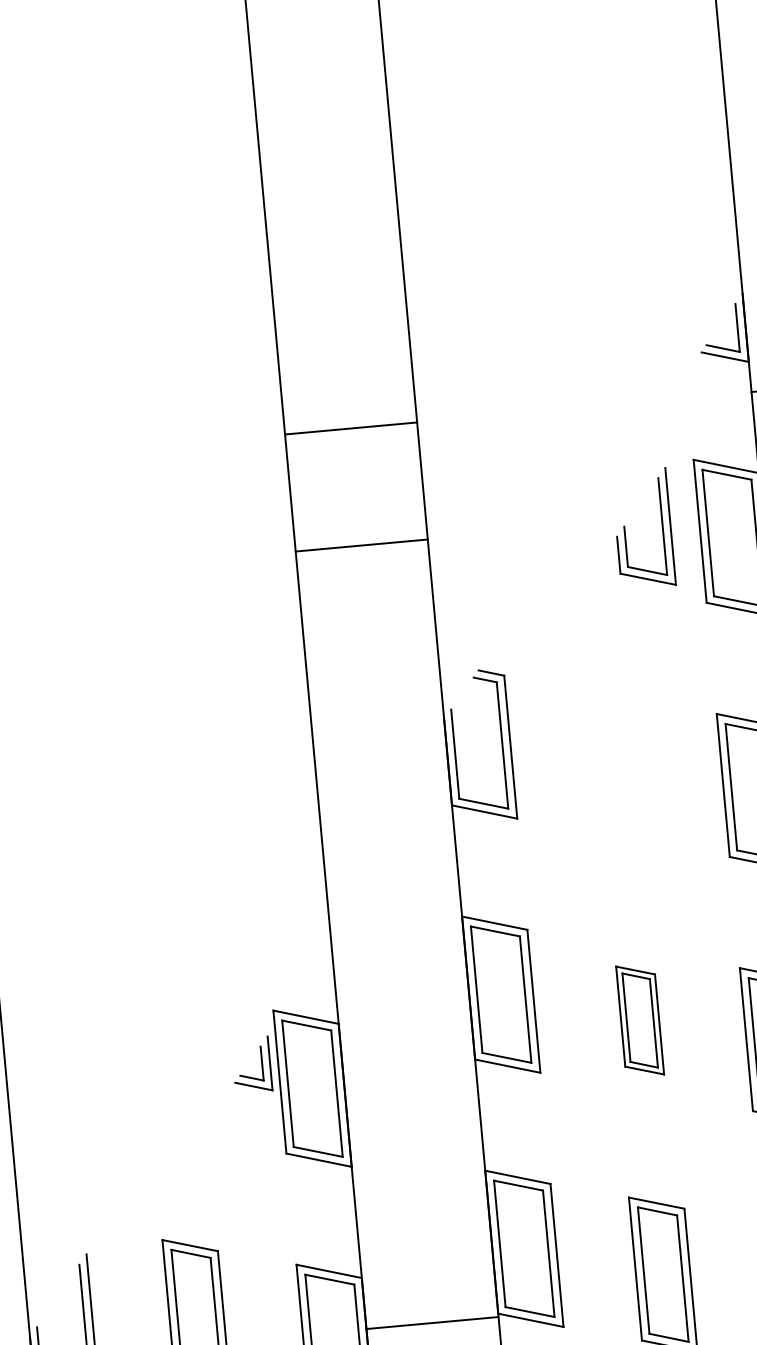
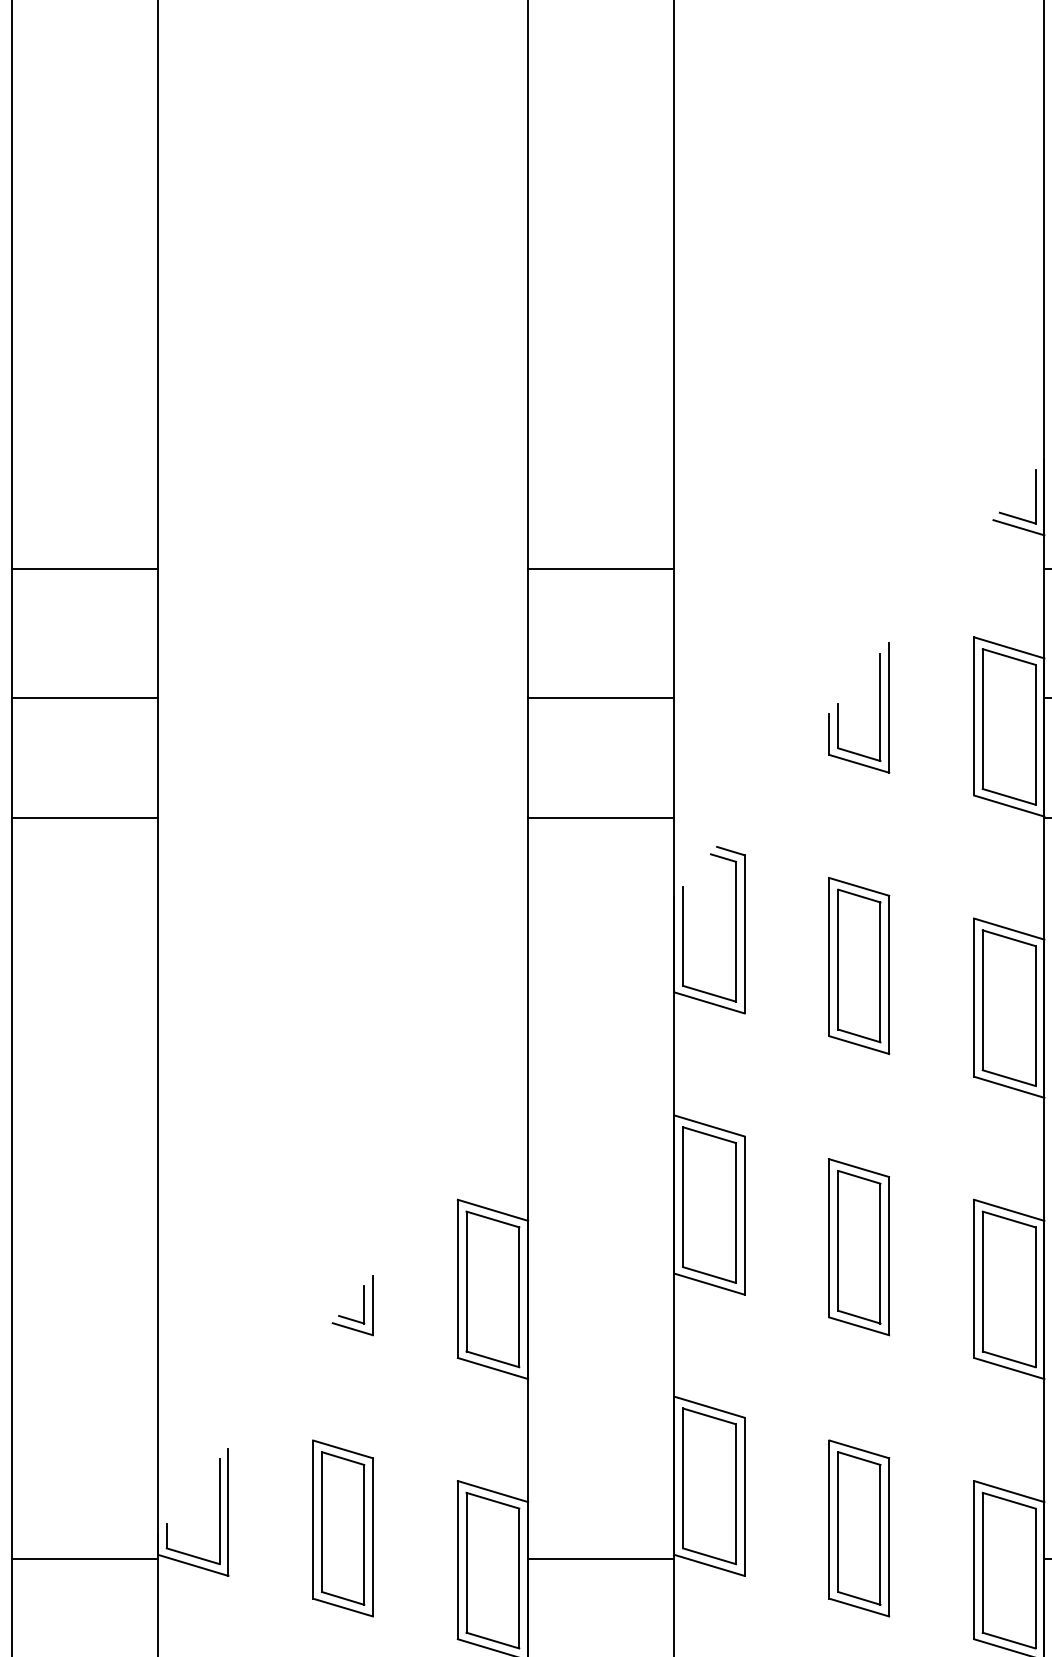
part: (661, 526) -> (879, 707), moved
line: (371, 654) -> (601, 818), added
part: (617, 765) -> (859, 965), added
part: (640, 1020) -> (859, 1247), size x1.43
part: (261, 1064) -> (363, 1305), moved

